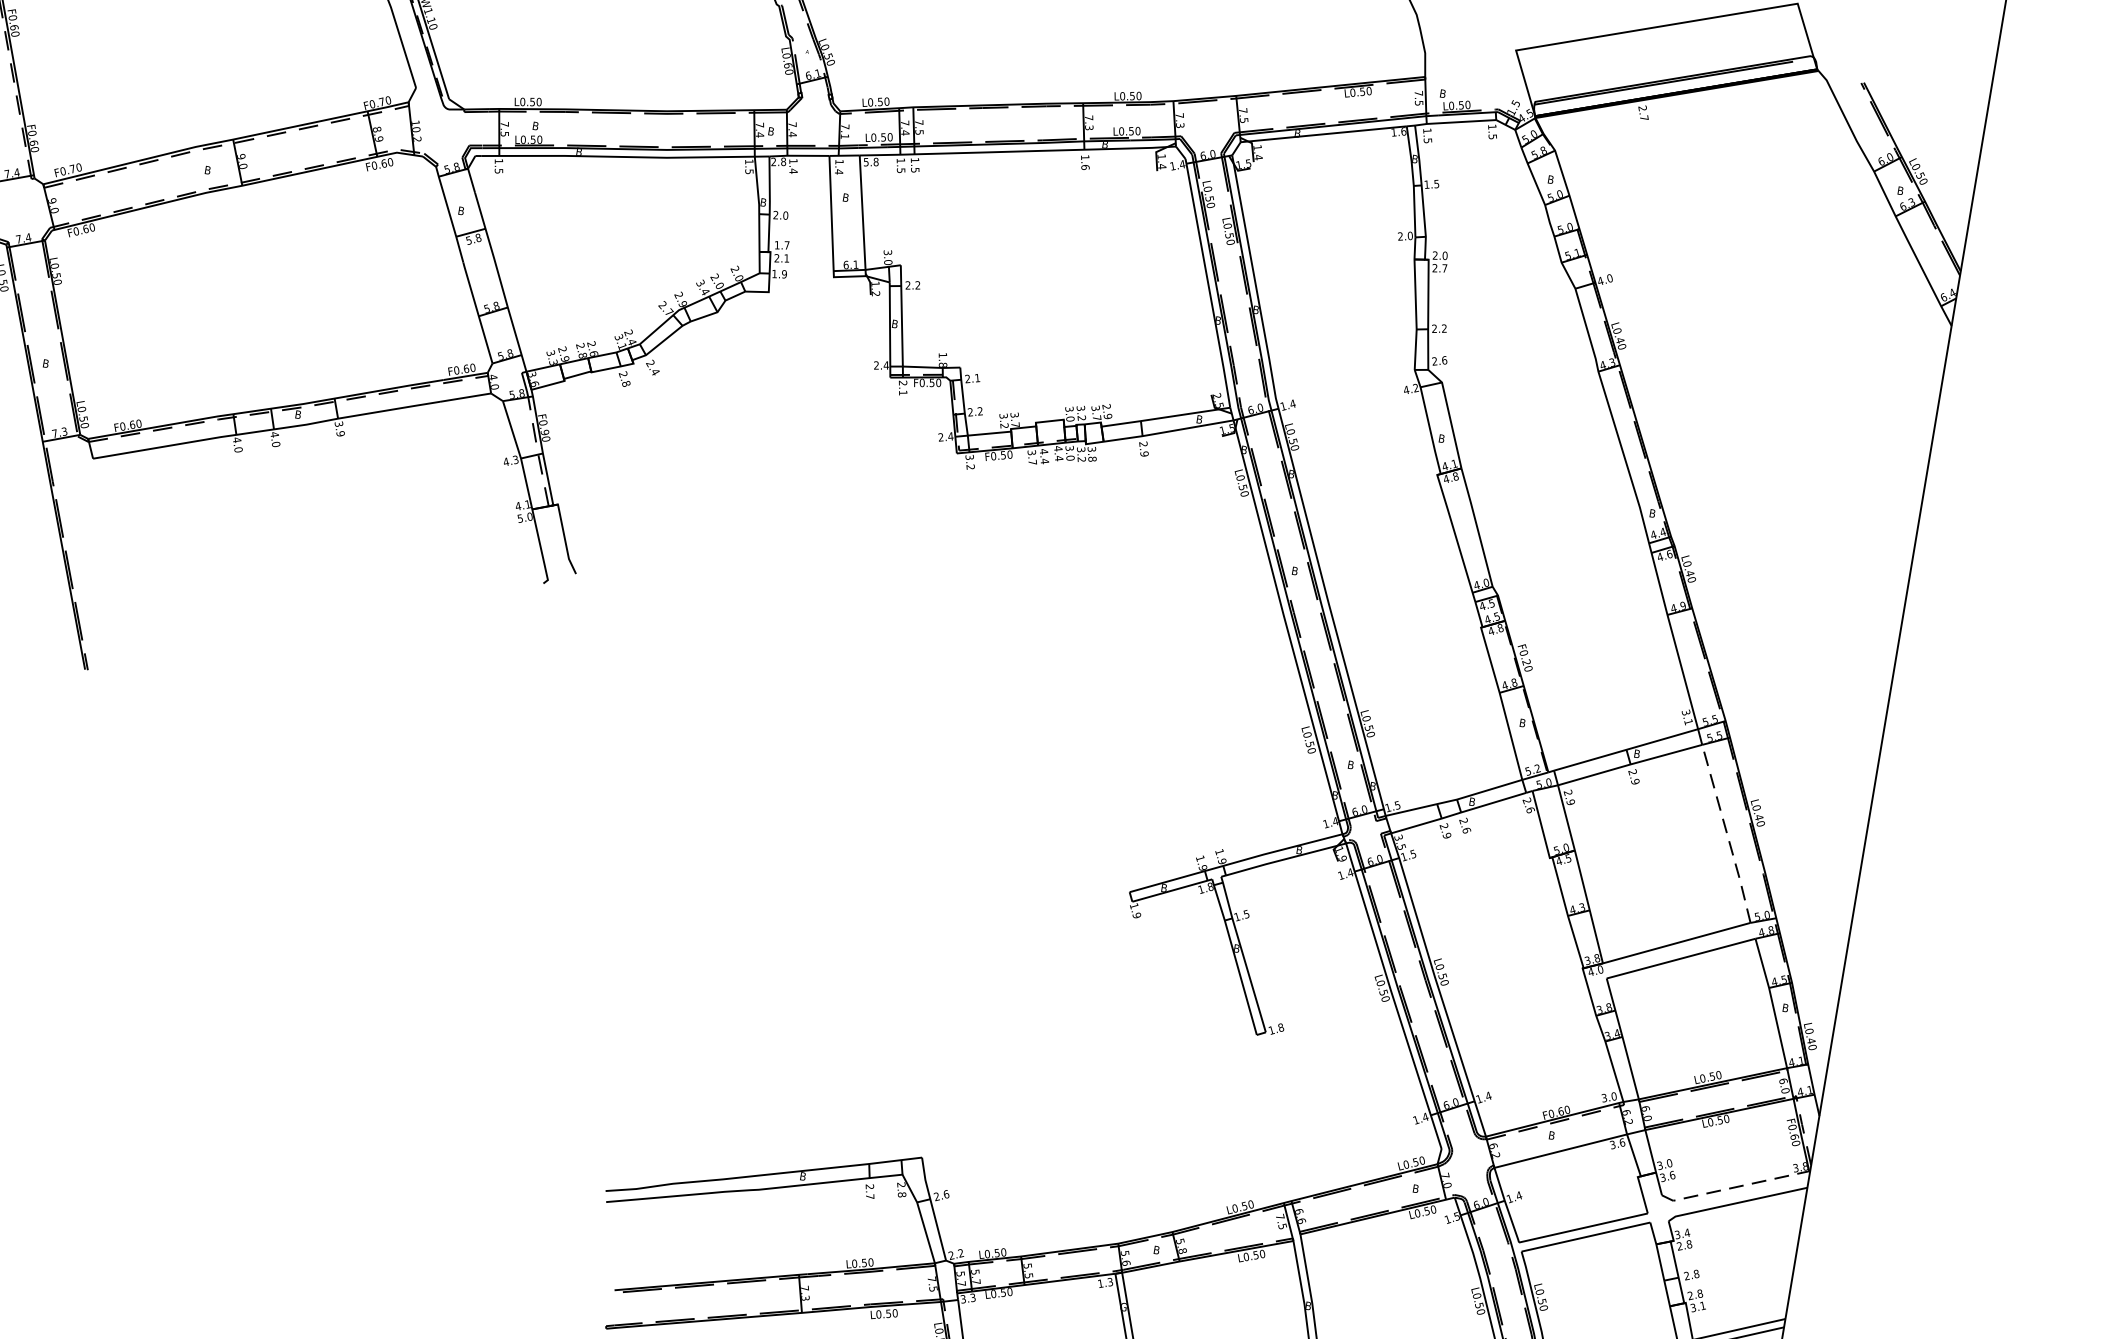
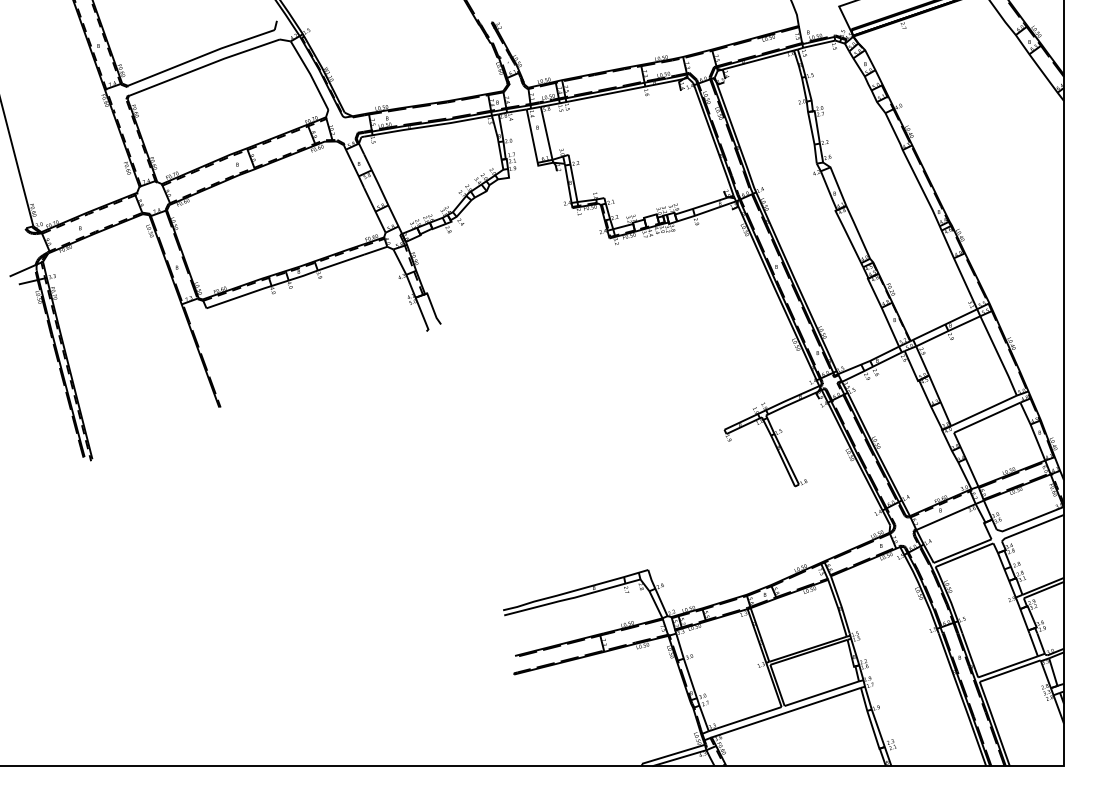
line: (1726, 832) -> (998, 355), dashed -> solid
line: (1735, 1187) -> (1030, 520), dashed -> solid

